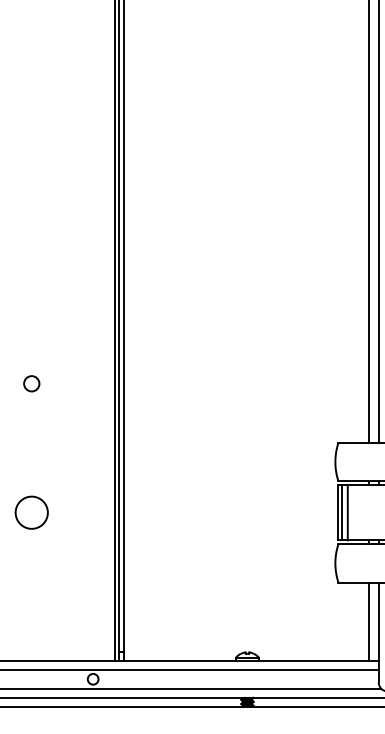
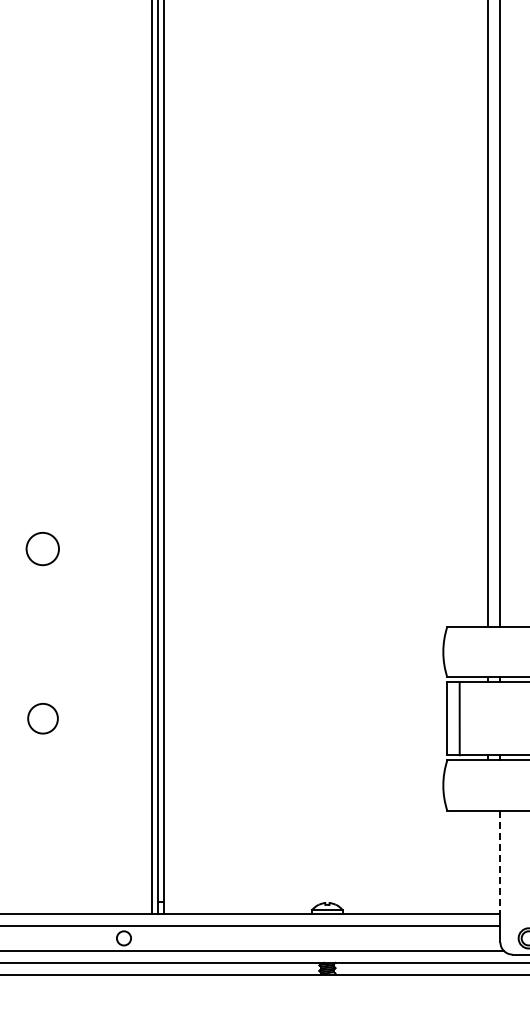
circle: (32, 383) -> (43, 548), size x1.6
circle: (31, 512) -> (42, 718), size x0.7
line: (341, 512) -> (451, 718), removed
line: (369, 621) -> (488, 862), removed
line: (378, 621) -> (500, 862), solid -> dashed

